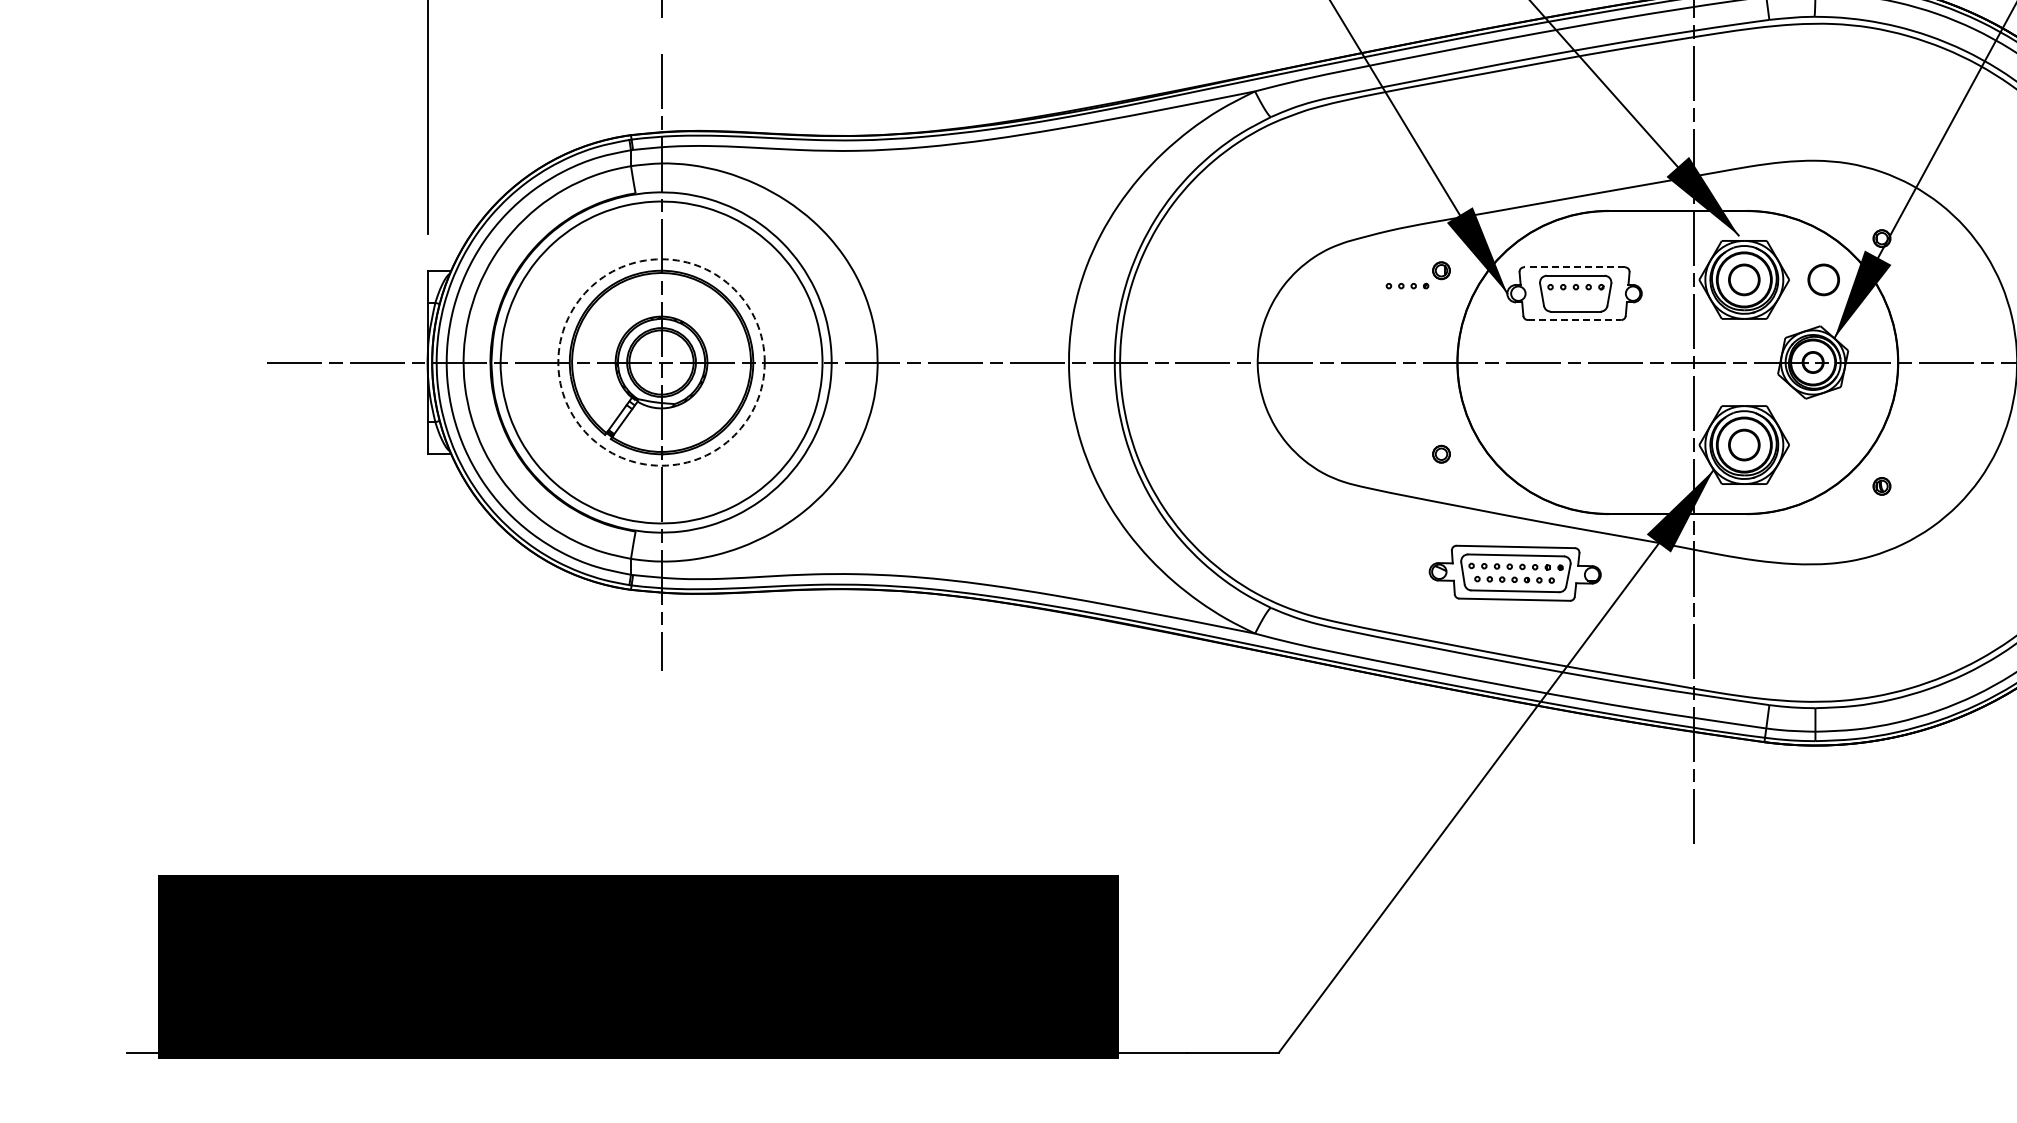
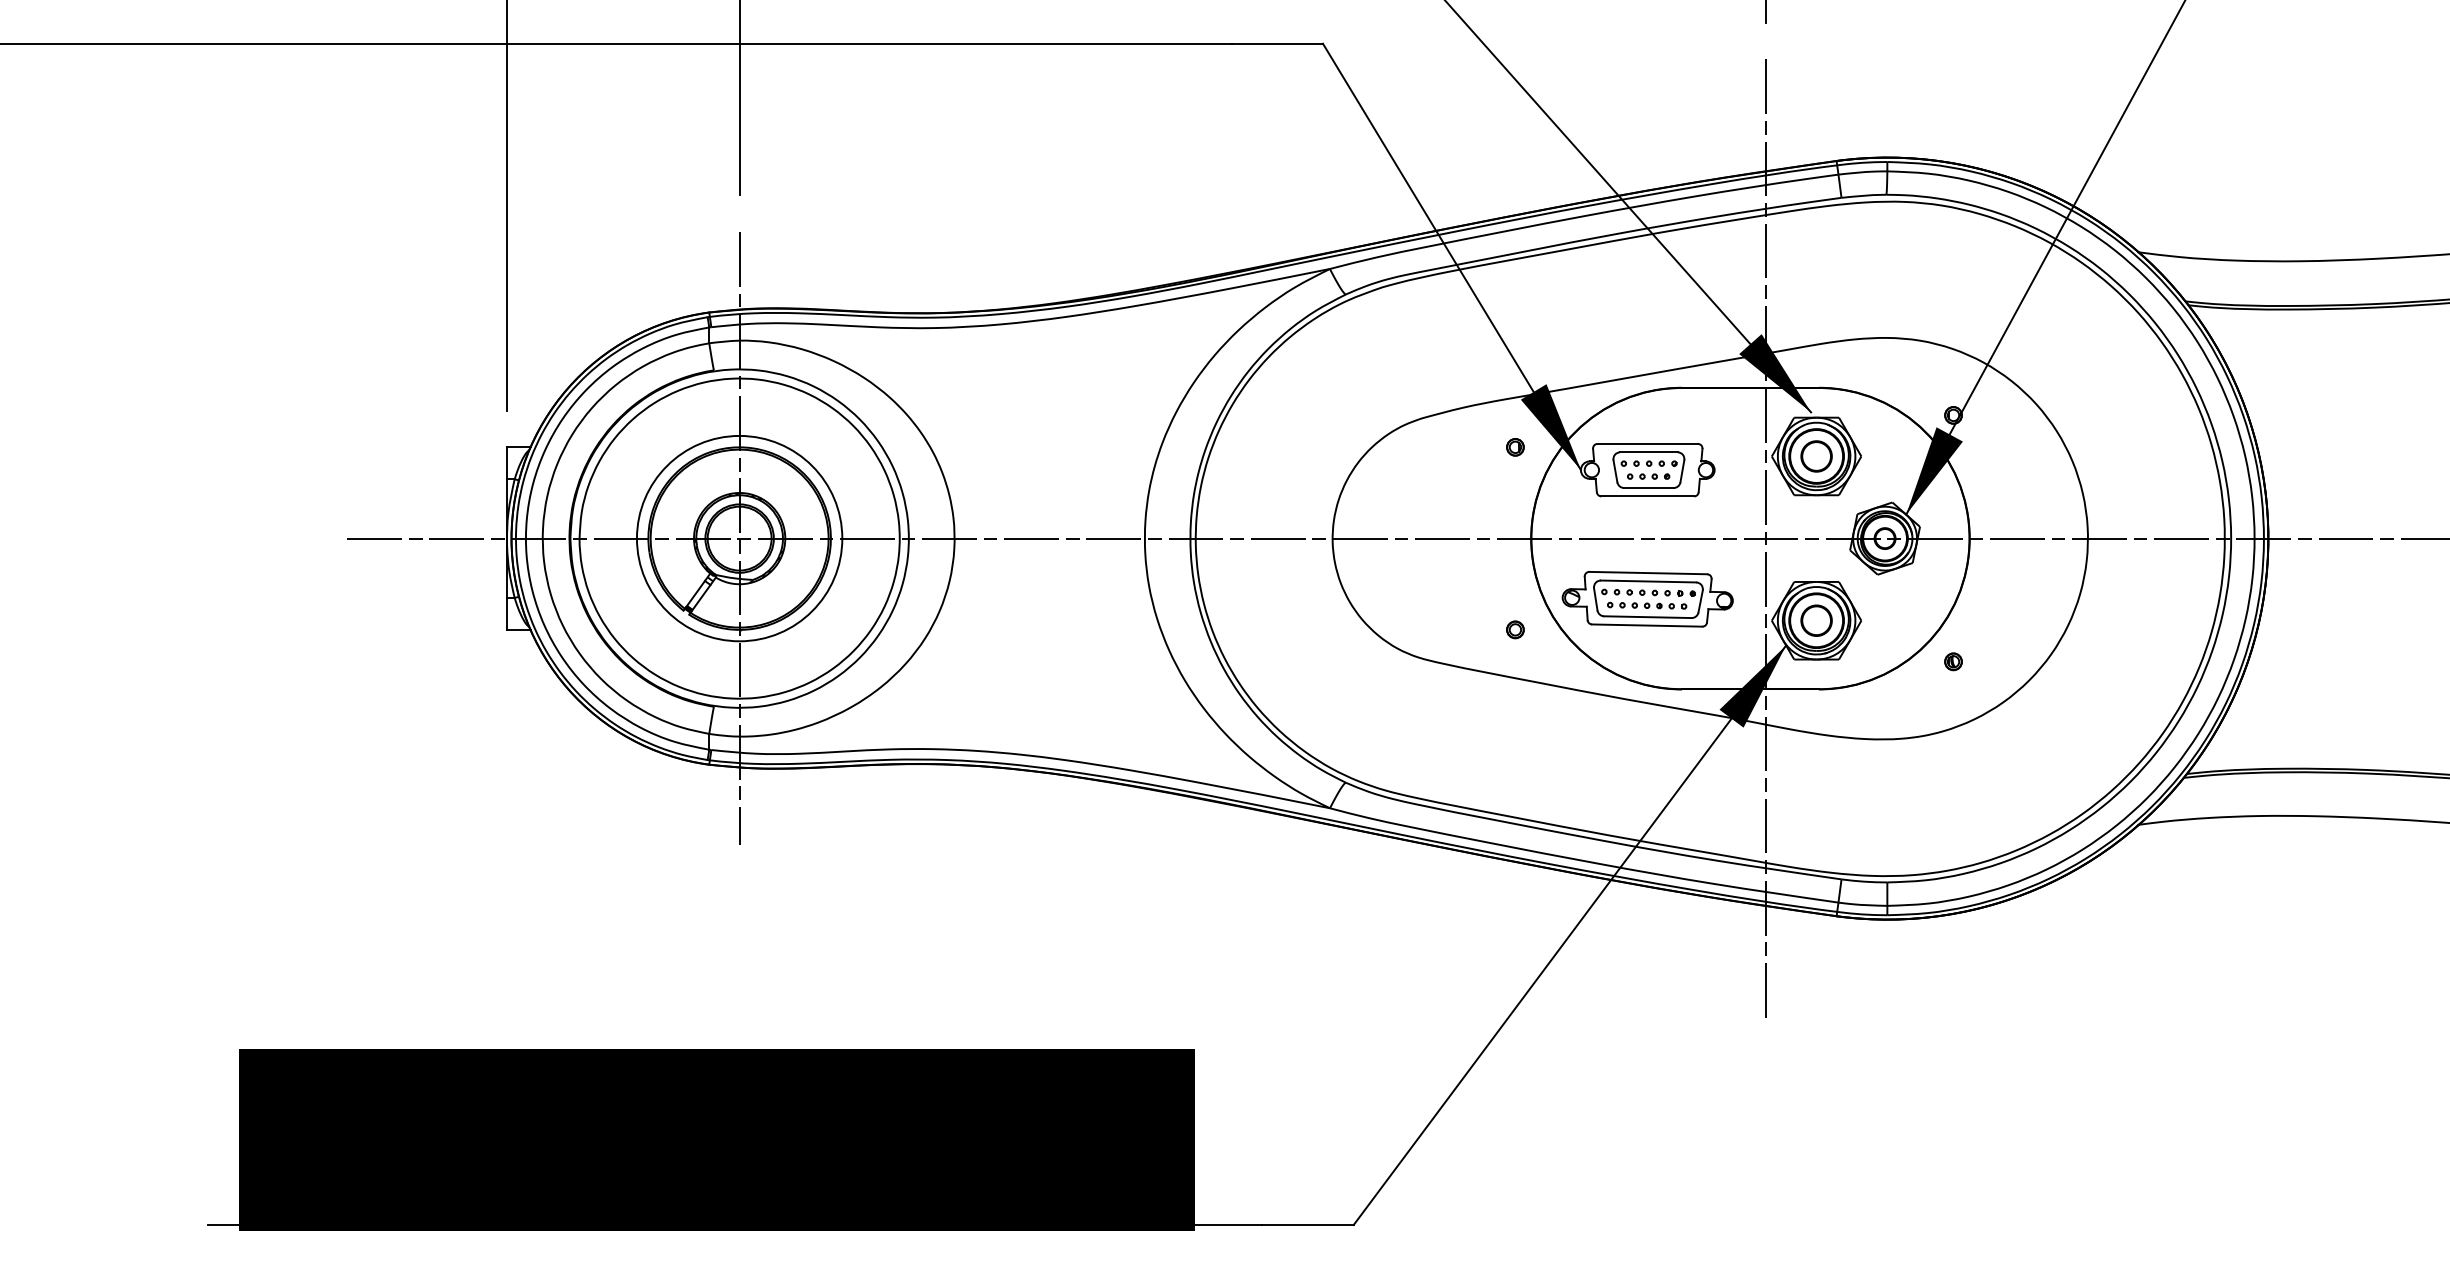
line: (1574, 266) -> (1647, 443), dashed -> solid
circle: (1823, 279) -> (1895, 456), removed
part: (1407, 285) -> (1648, 476), moved
line: (1575, 320) -> (1648, 496), dashed -> solid
circle: (661, 362) -> (739, 538), dashed -> solid
part: (1514, 573) -> (1647, 599), moved

